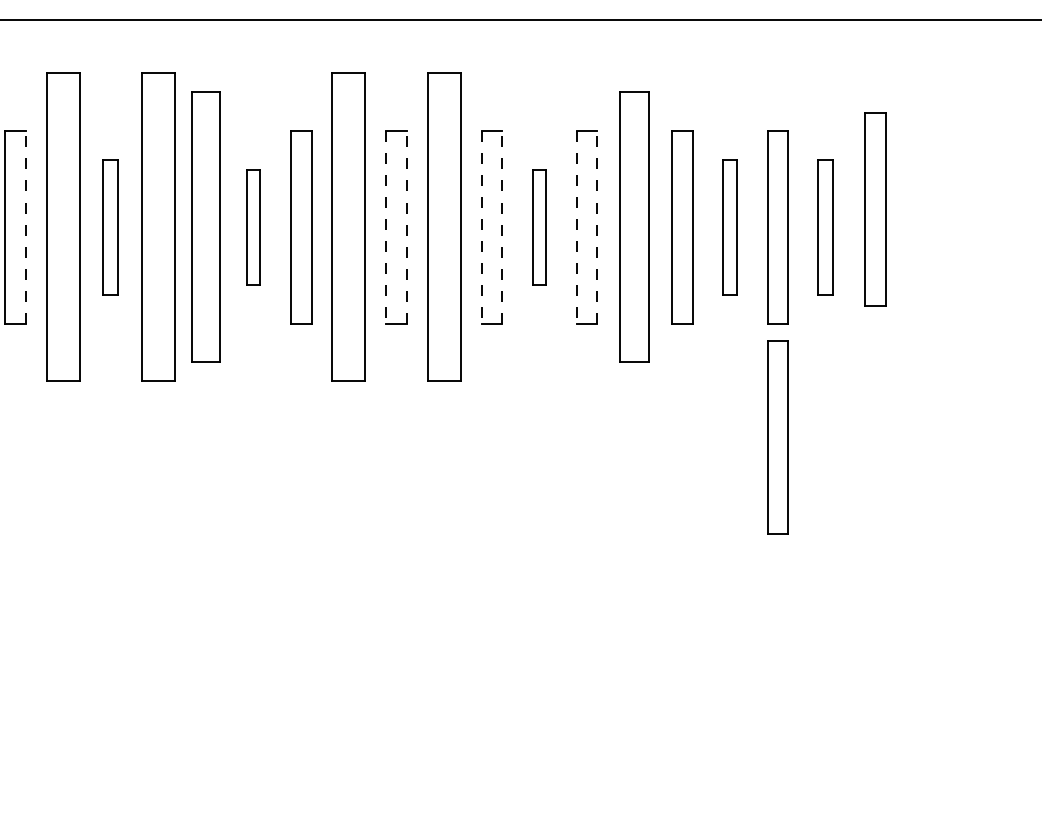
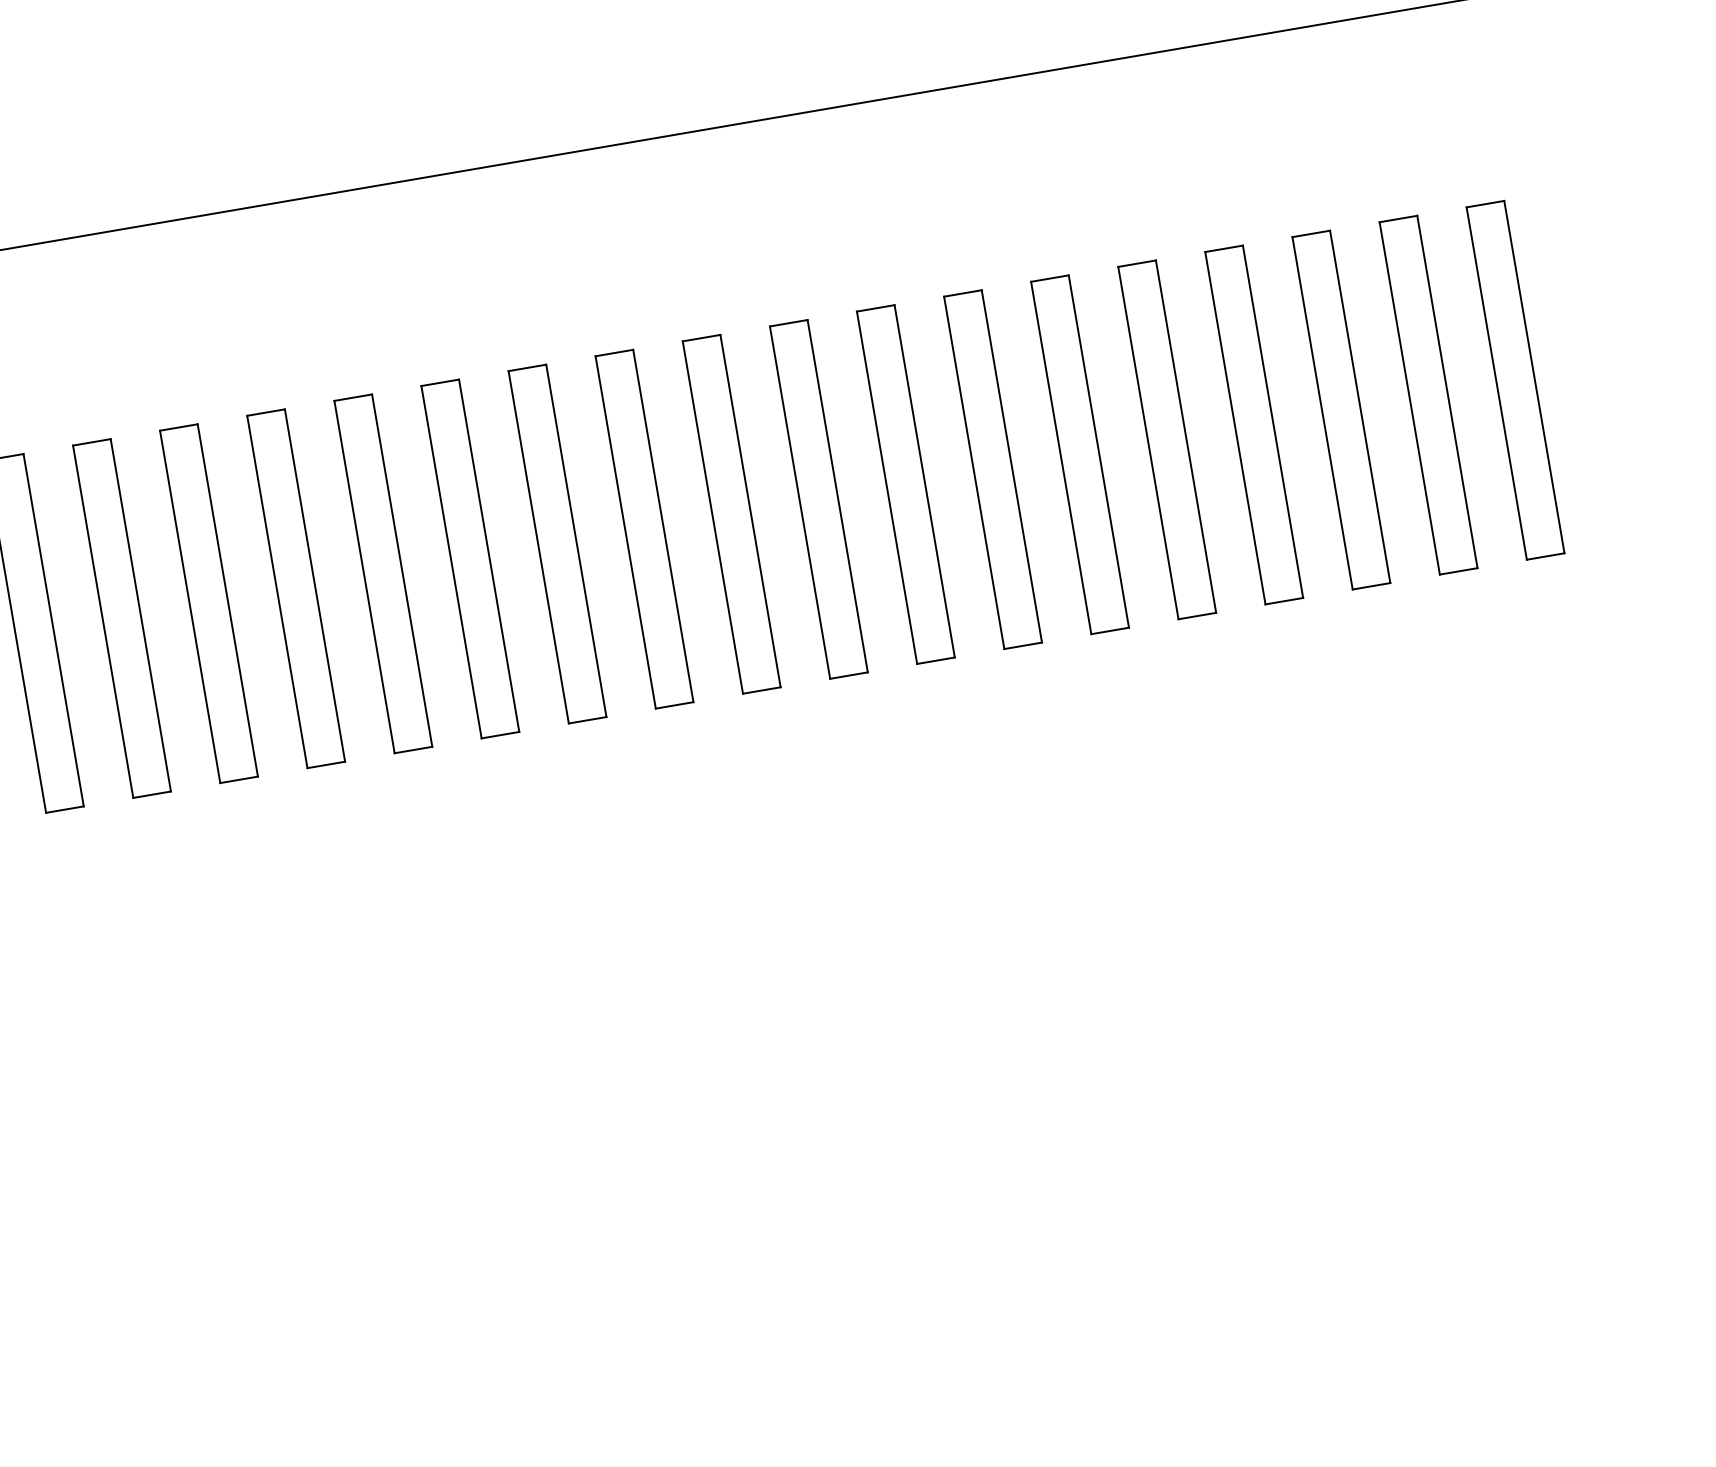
part: (875, 209) -> (1601, 332), removed
line: (25, 226) -> (53, 628), dashed -> solid
line: (406, 226) -> (749, 509), dashed -> solid
line: (502, 226) -> (925, 479), dashed -> solid
line: (597, 226) -> (1098, 450), dashed -> solid
part: (62, 227) -> (121, 619), size x0.62
part: (110, 227) -> (208, 604), size x1.43
part: (158, 227) -> (296, 589), size x0.62
part: (205, 227) -> (382, 574), size x0.71
part: (253, 227) -> (470, 559), size x1.67
part: (348, 227) -> (643, 529), size x0.62
line: (386, 227) -> (713, 517), dashed -> solid
part: (444, 227) -> (819, 499), size x0.62
line: (481, 227) -> (886, 488), dashed -> solid
part: (539, 227) -> (992, 470), size x1.67
line: (576, 227) -> (1060, 458), dashed -> solid
part: (634, 227) -> (1166, 440), size x0.71
part: (729, 227) -> (1340, 410), size x1.43
part: (825, 227) -> (1515, 380), size x1.43
part: (777, 437) -> (1493, 779), removed

